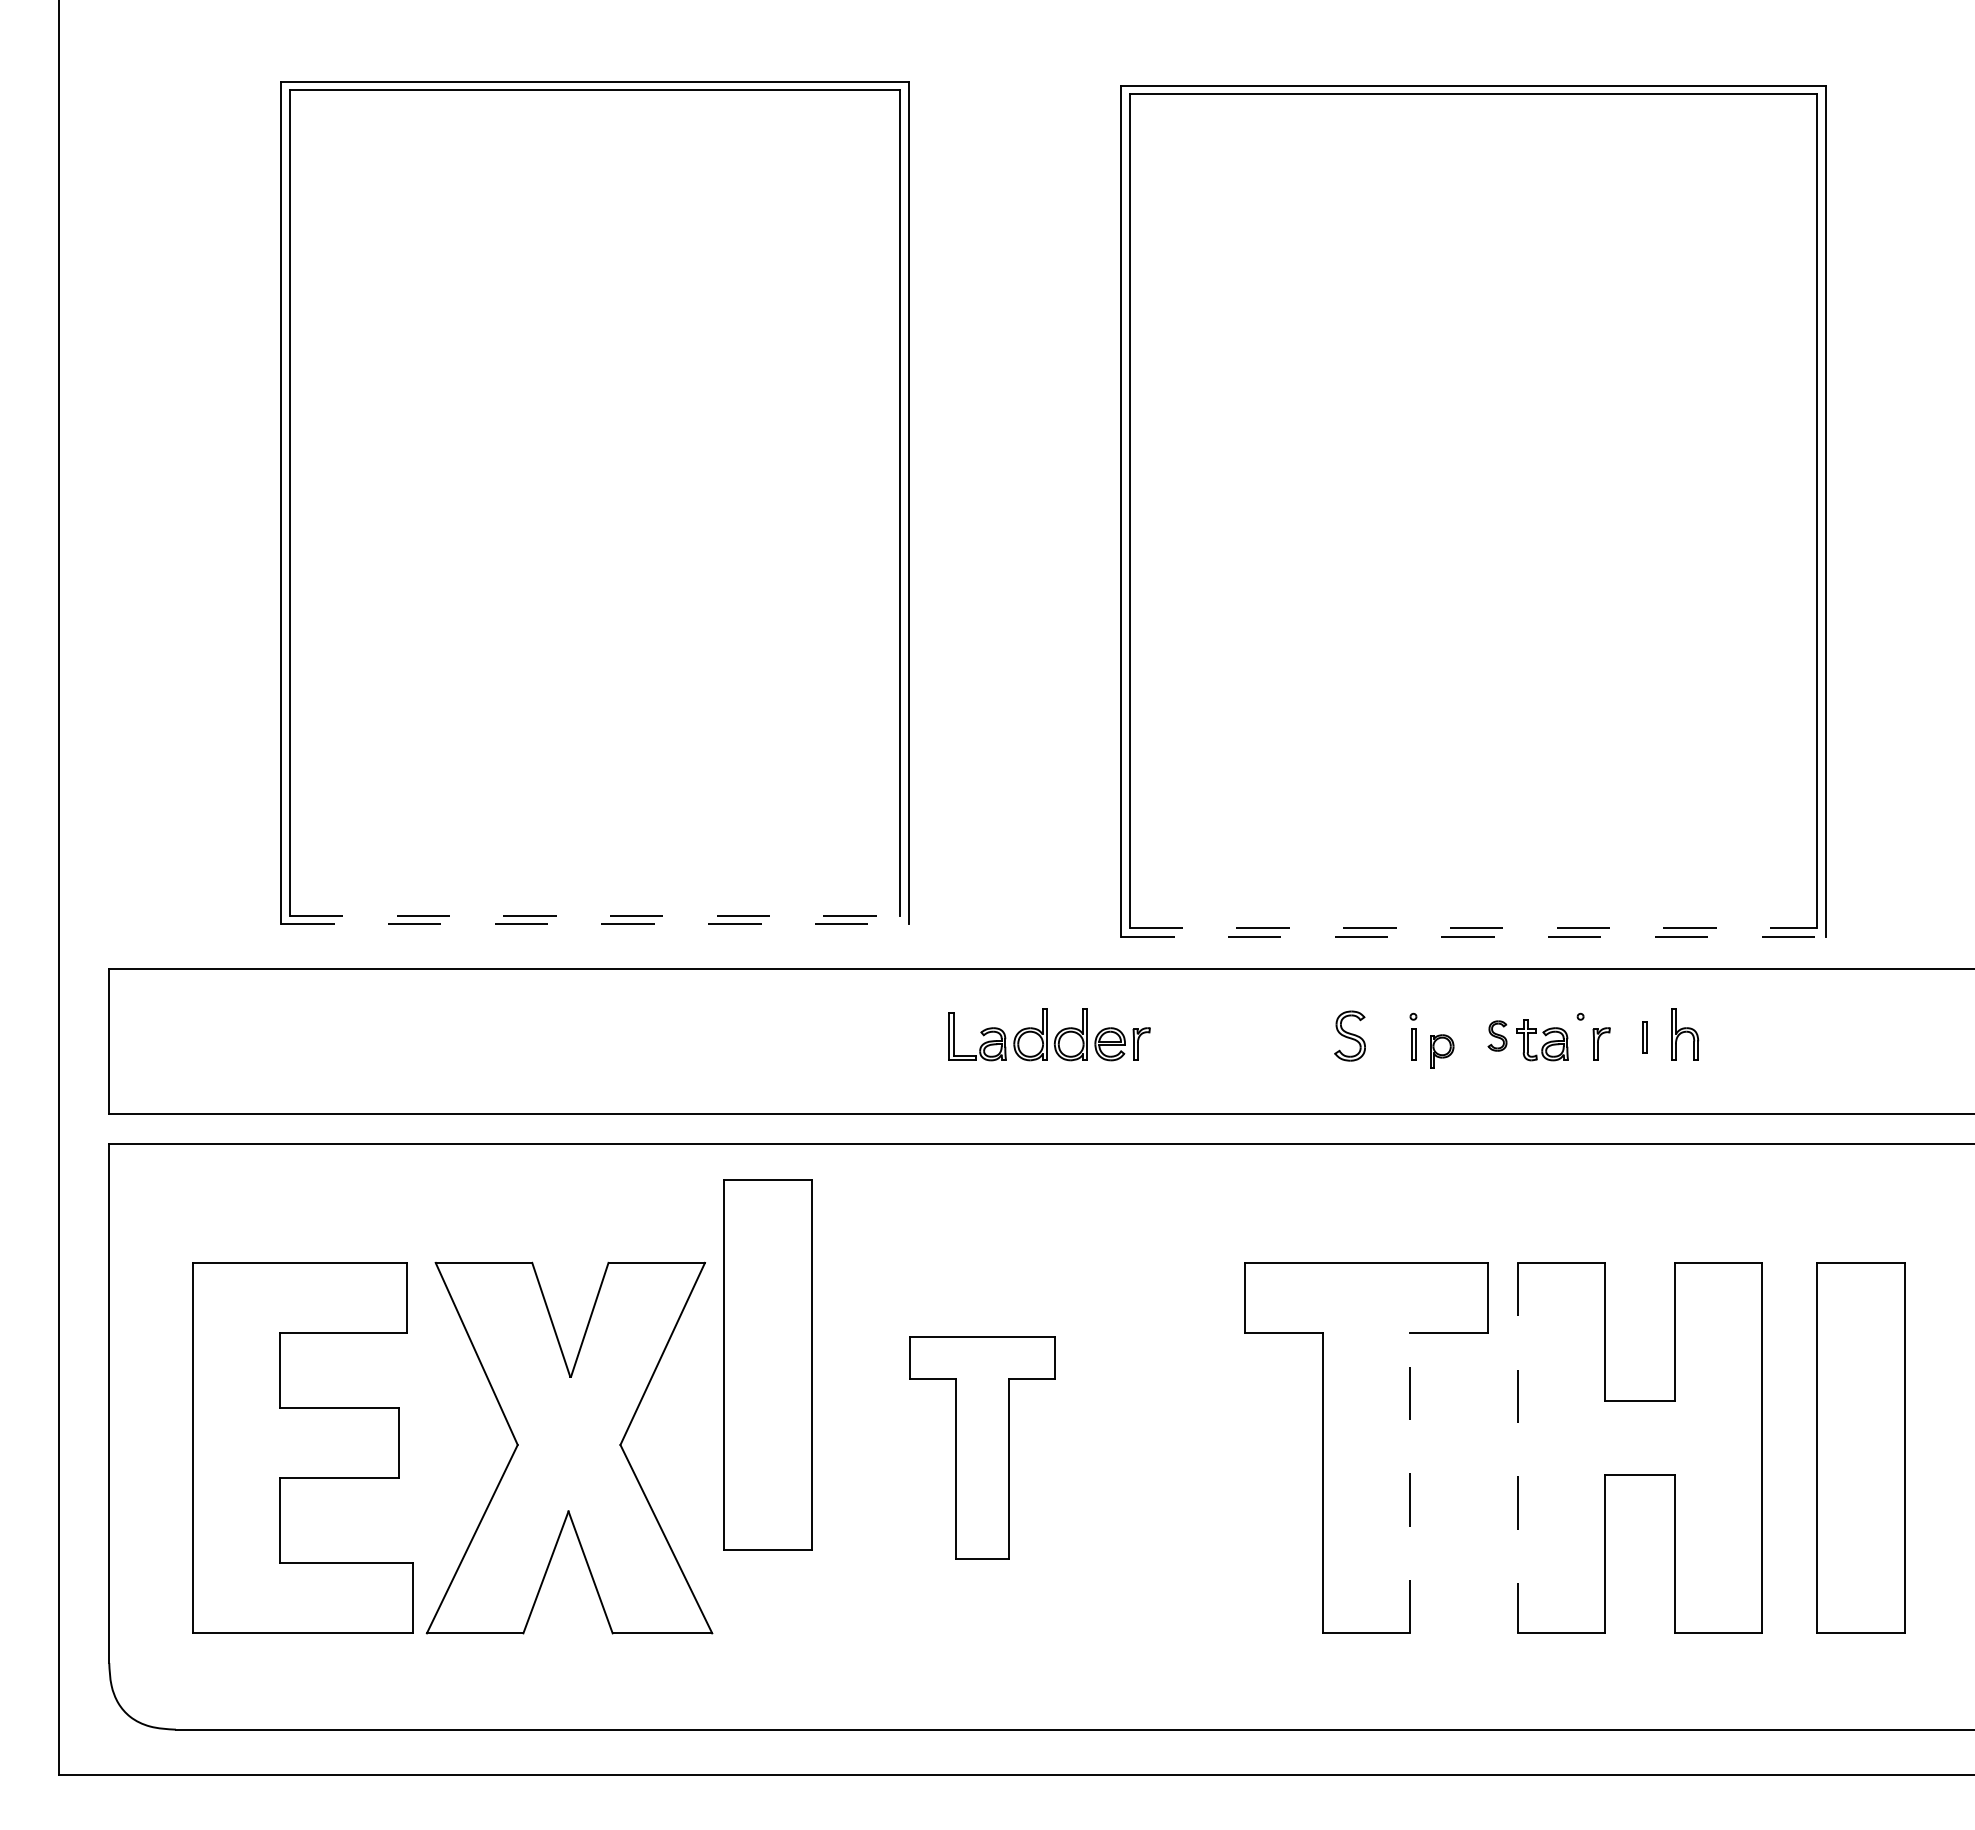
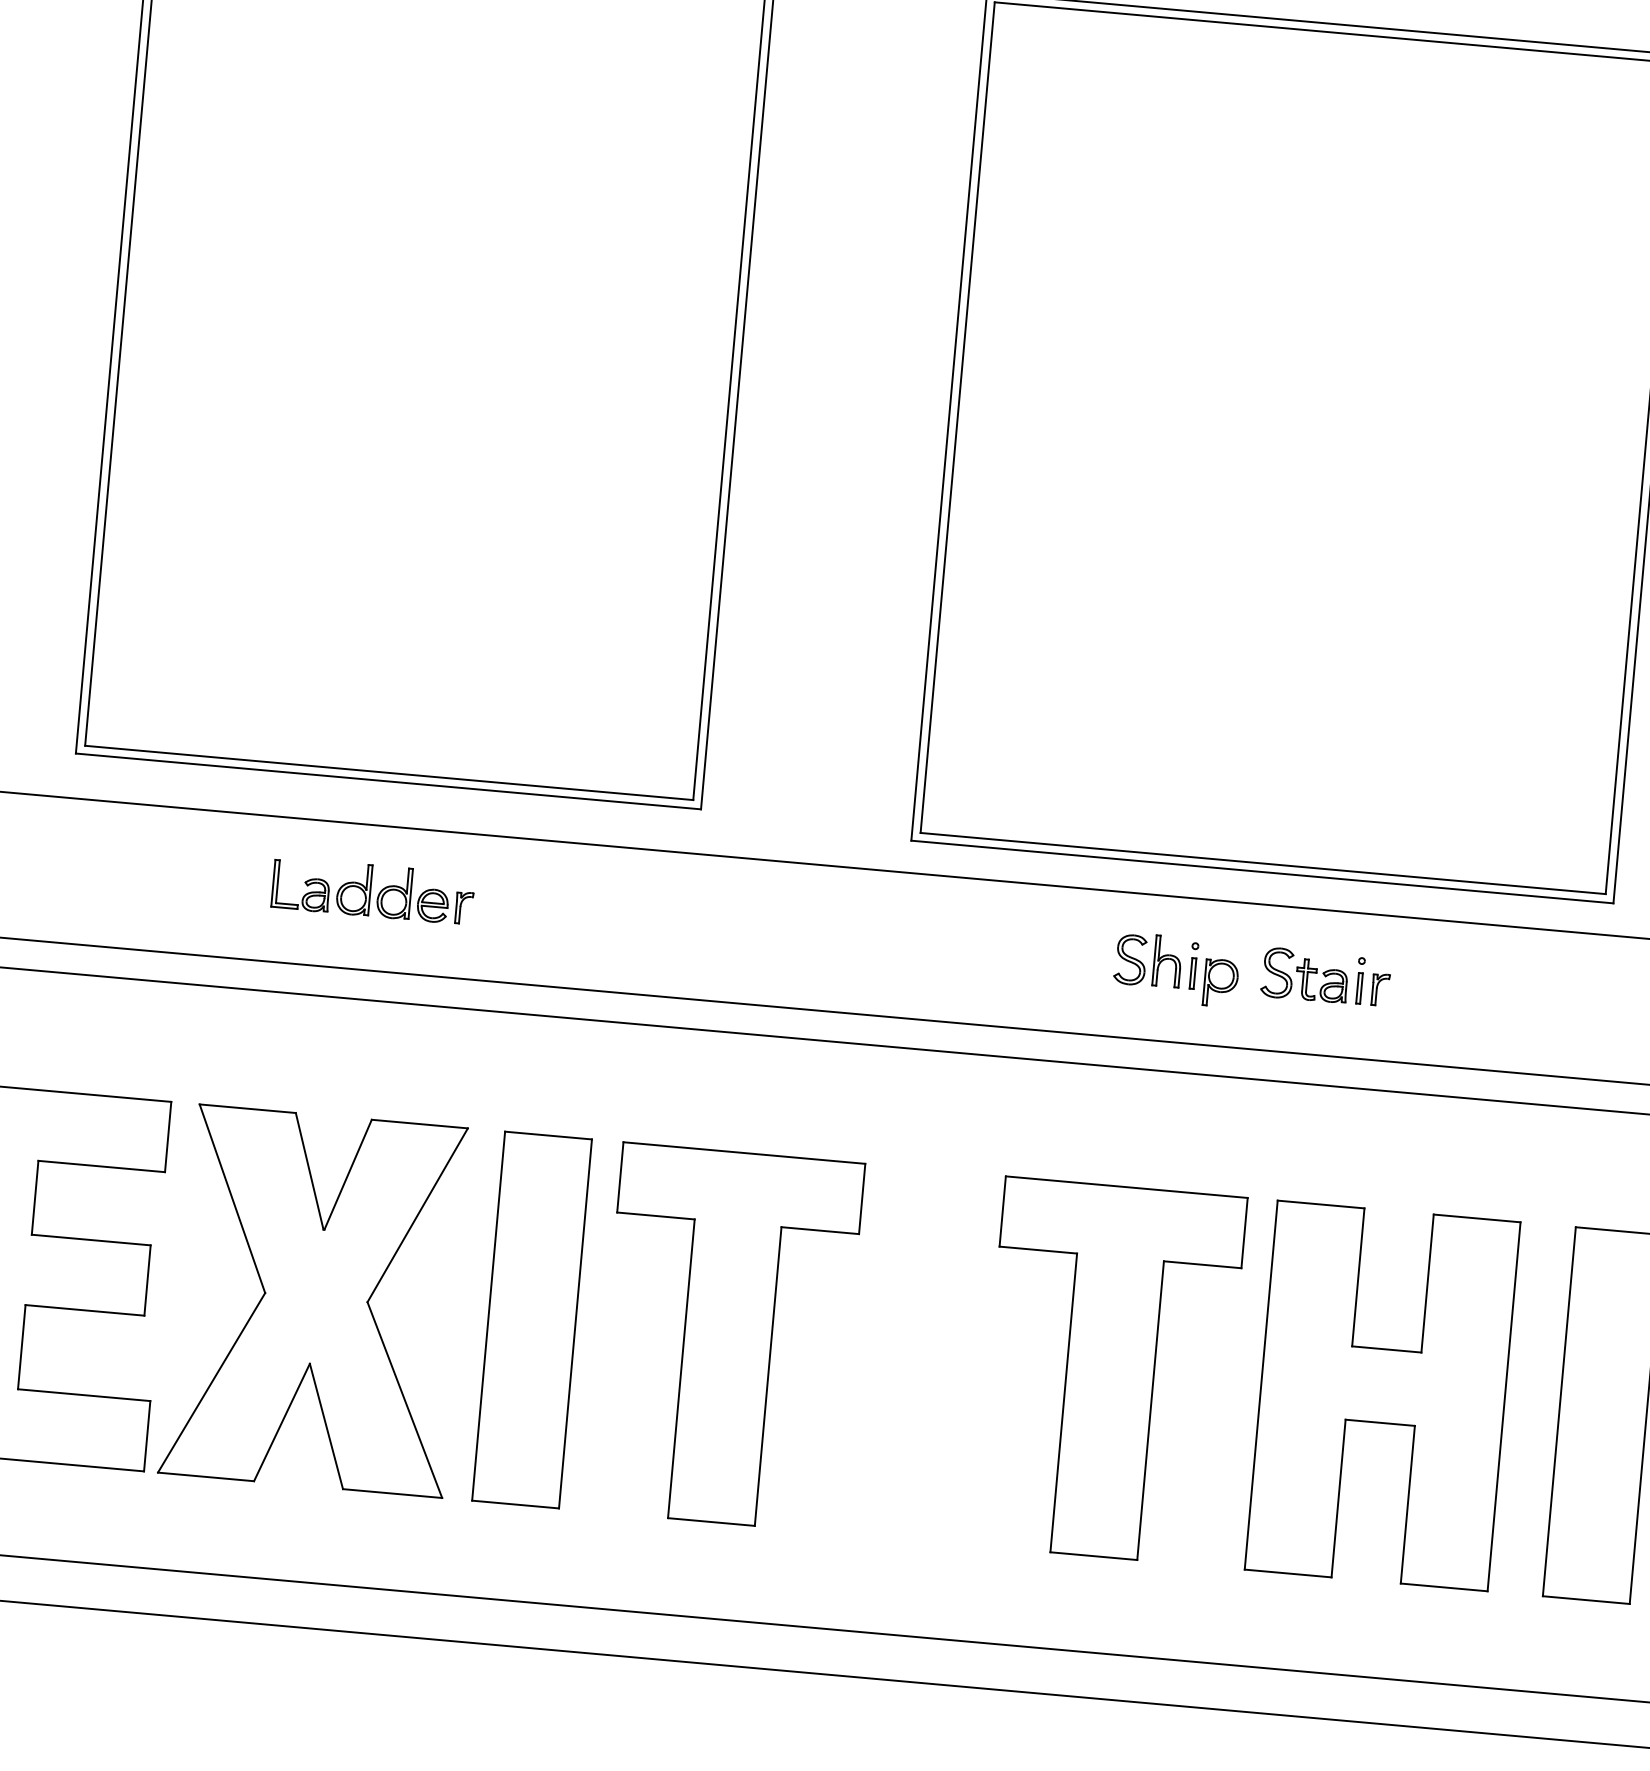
line: (595, 915) -> (389, 772), dashed -> solid
line: (595, 924) -> (388, 781), dashed -> solid
line: (1473, 928) -> (1263, 863), dashed -> solid
line: (1474, 936) -> (1263, 871), dashed -> solid
part: (1049, 1034) -> (373, 890), moved
part: (1685, 1034) -> (1167, 961), moved
part: (1497, 1035) -> (1277, 972), size x1.67
part: (1644, 1037) -> (1359, 988), moved
part: (1442, 1051) -> (1221, 983), size x1.43
part: (767, 1364) -> (531, 1319), moved
part: (982, 1447) -> (727, 1336), size x1.67
line: (1518, 1448) -> (1261, 1385), dashed -> solid
line: (1410, 1483) -> (1150, 1410), dashed -> solid

